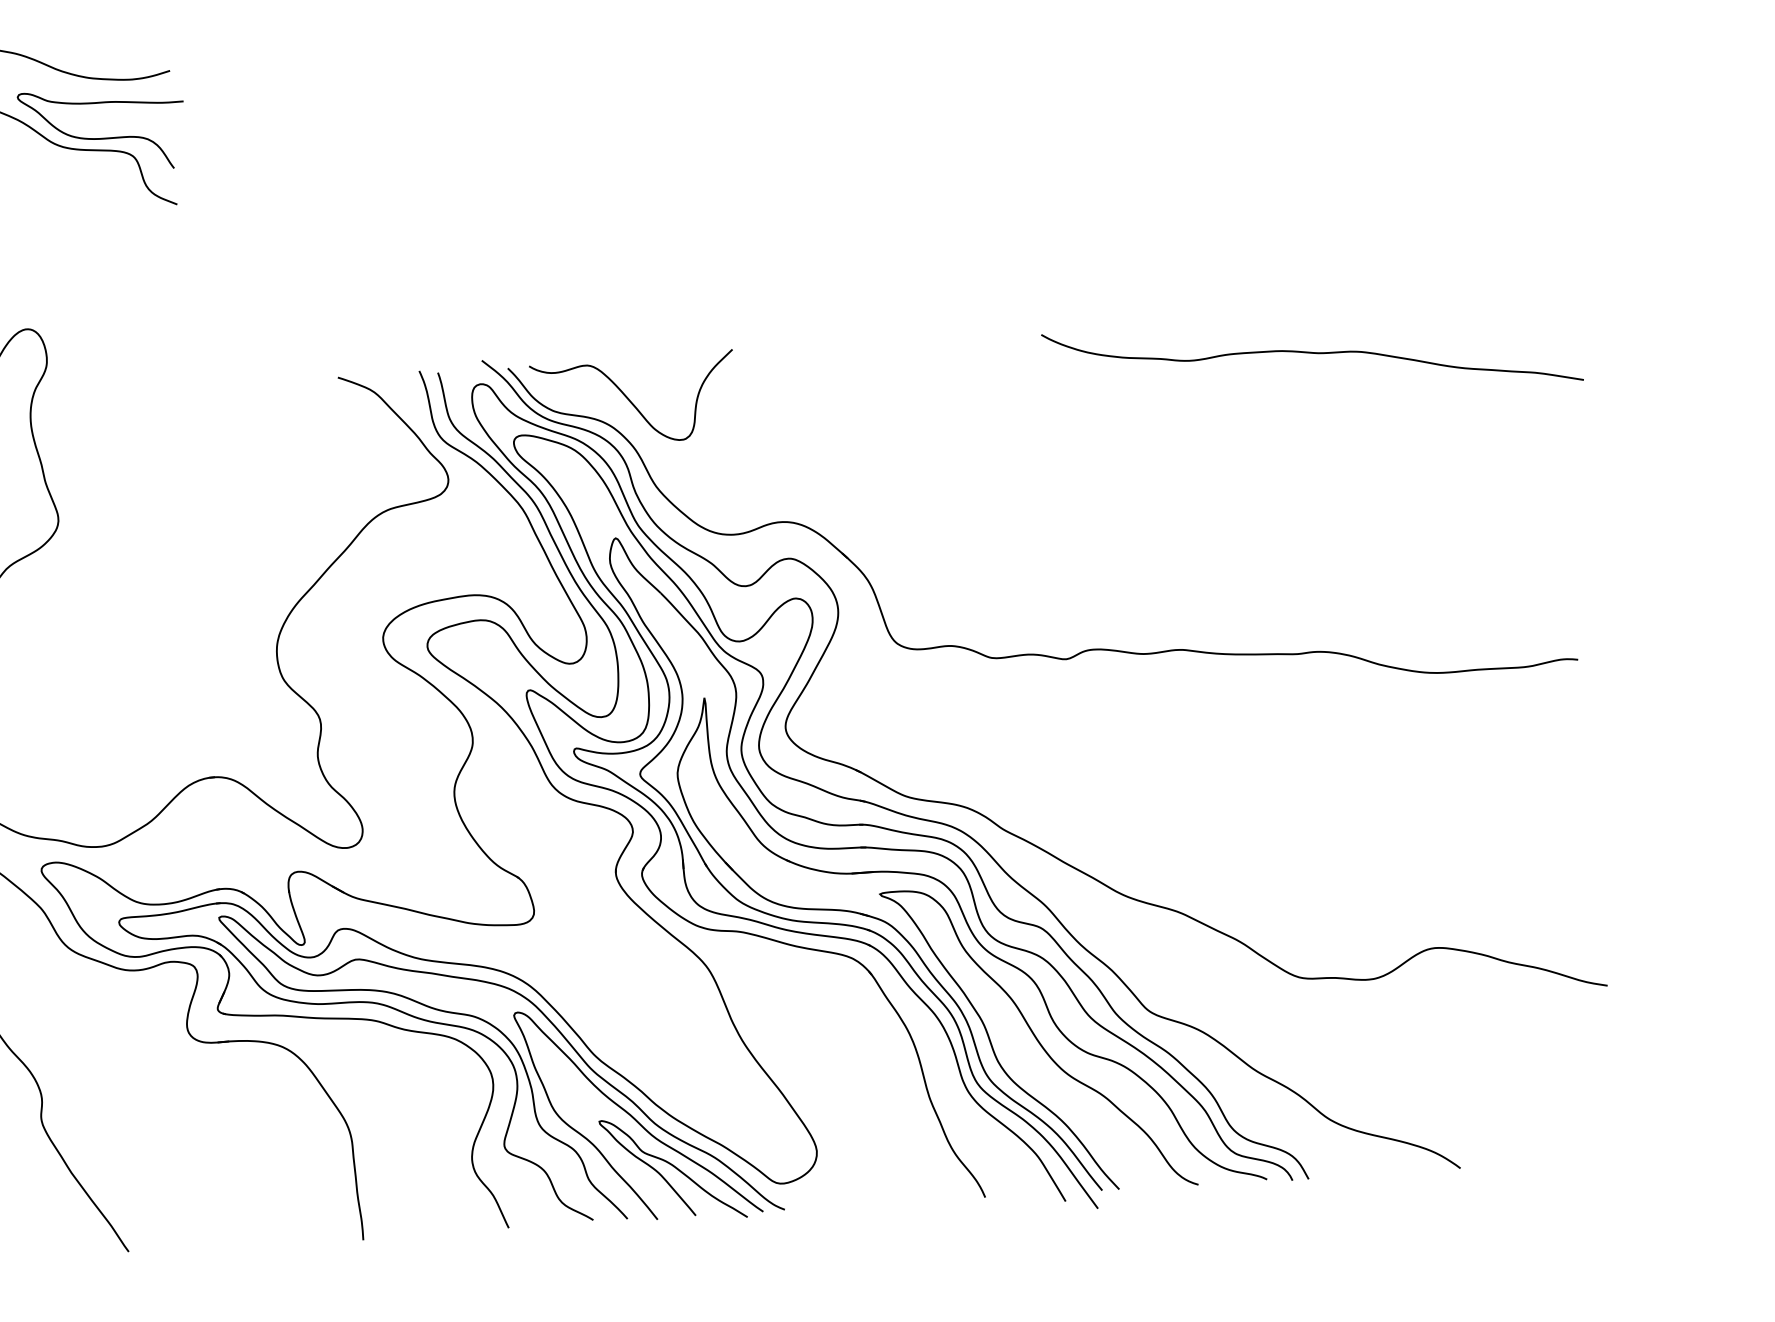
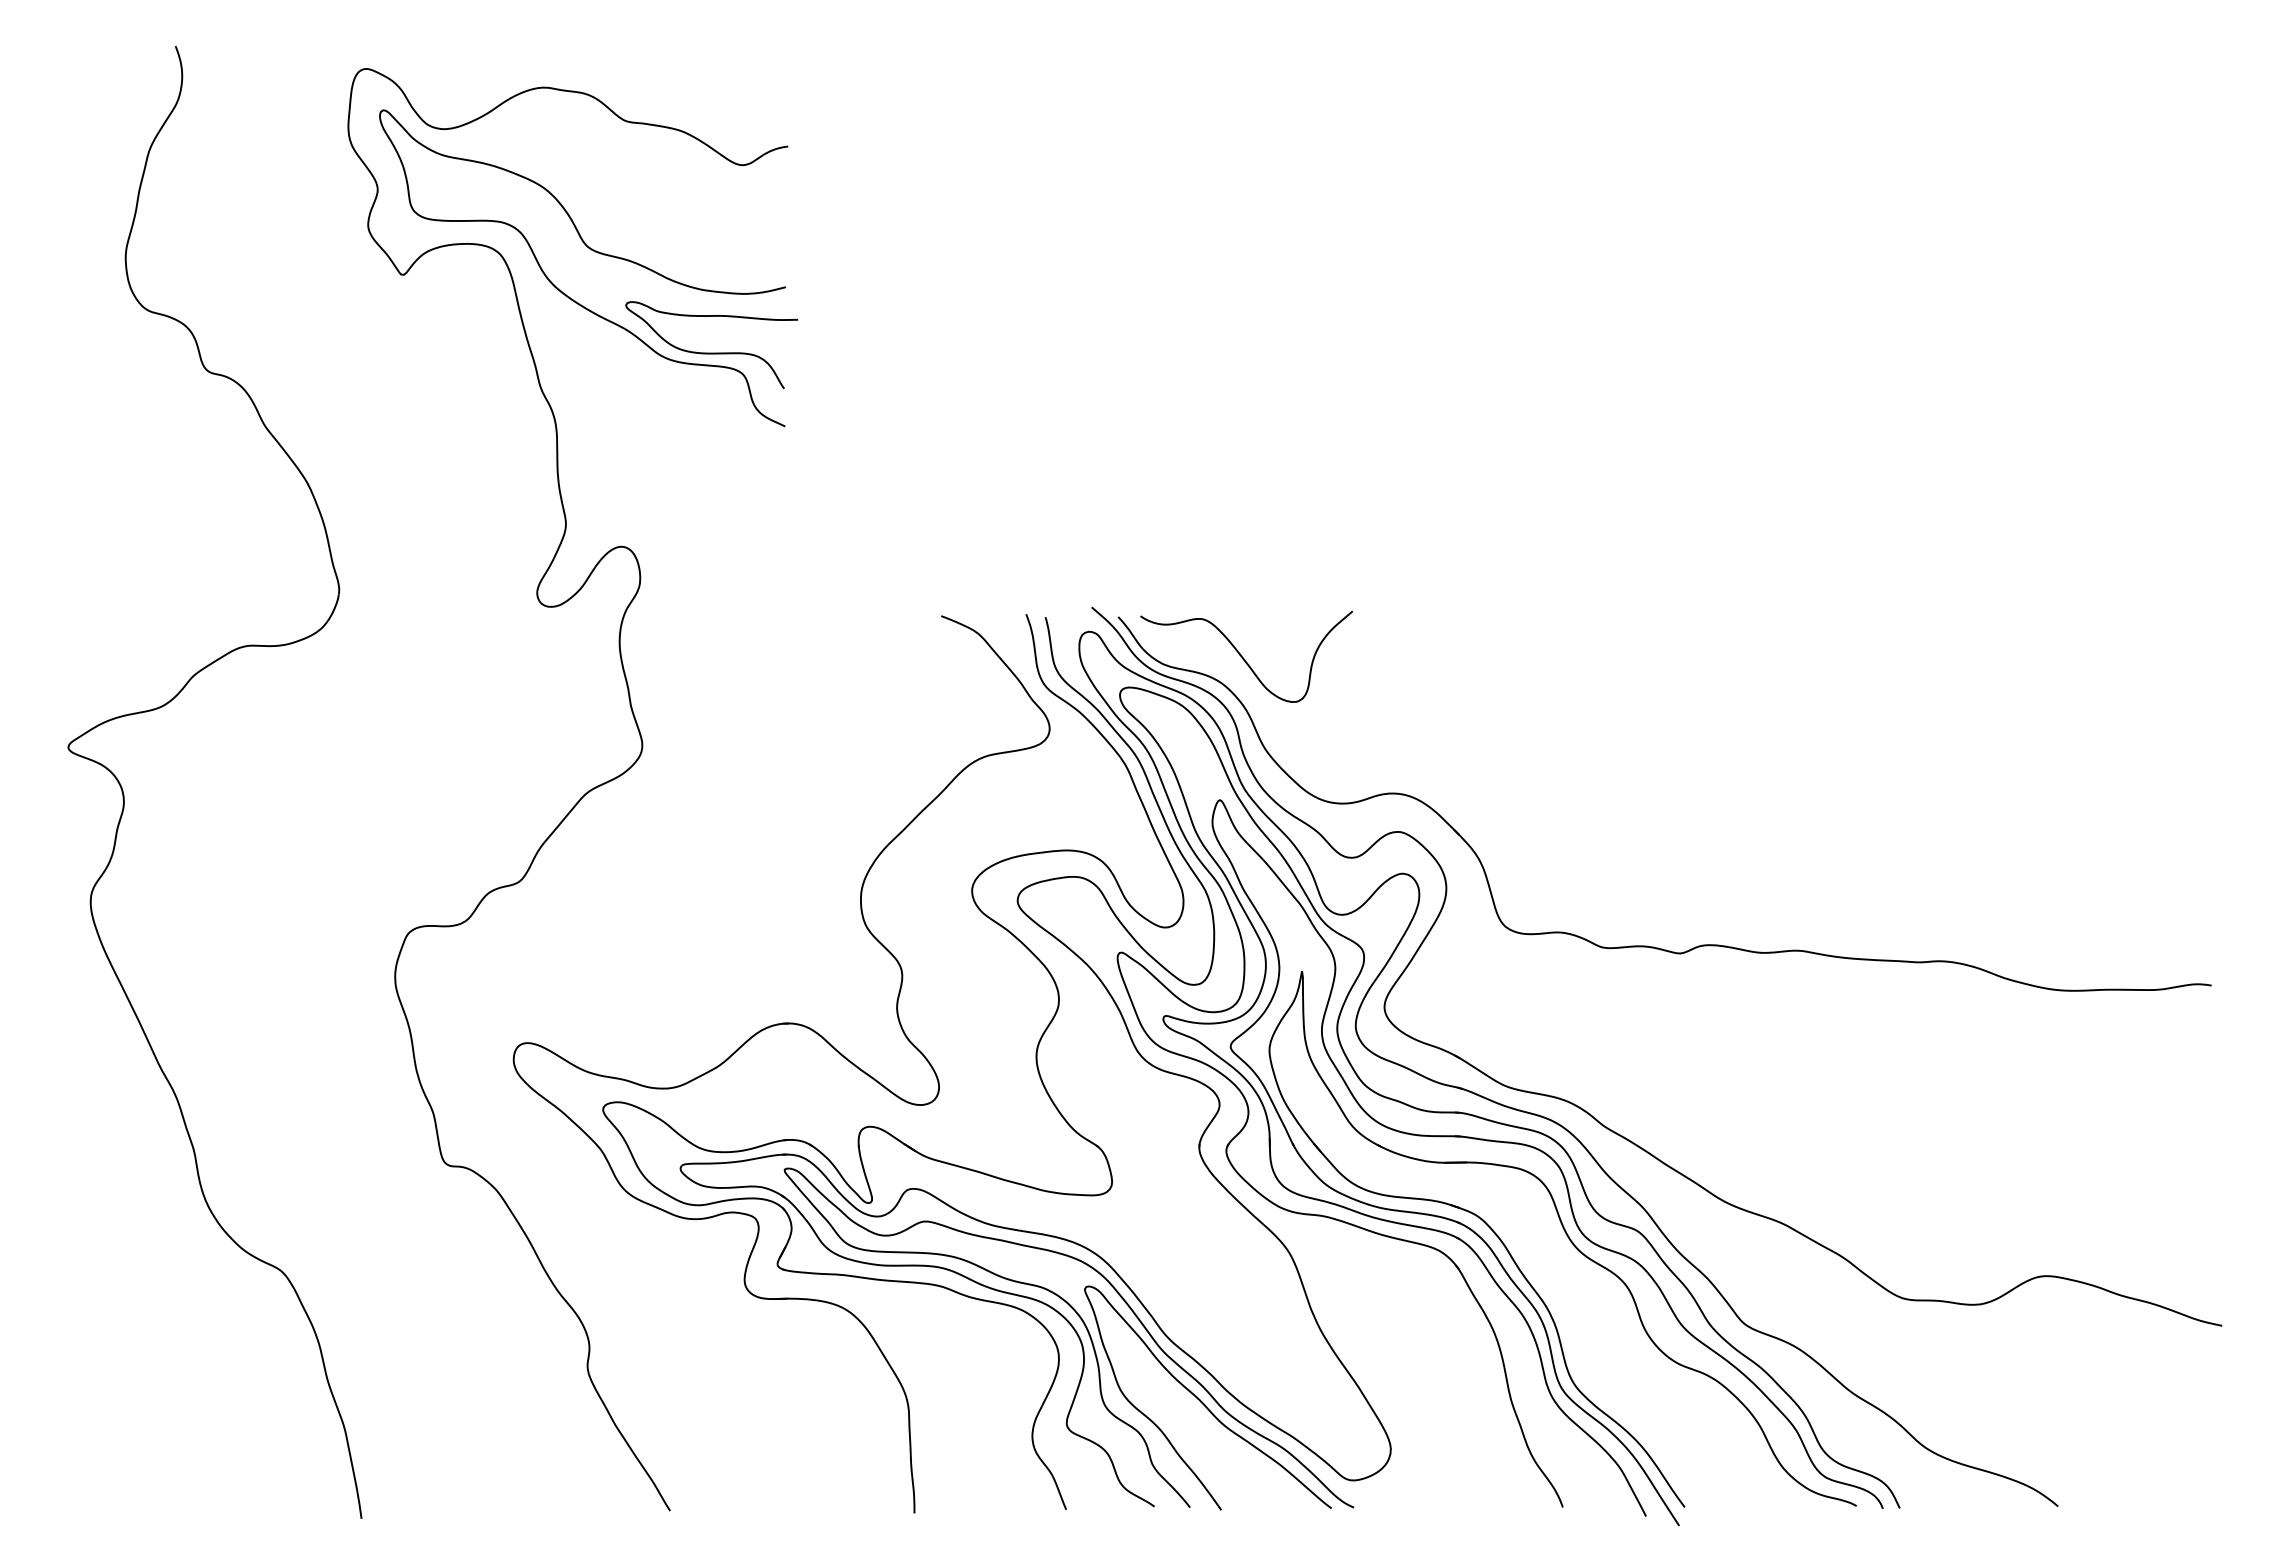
curve: (1312, 353) -> (1954, 651), removed
curve: (1038, 1039) -> (1627, 1346), removed
curve: (672, 1167) -> (1240, 1456), removed

